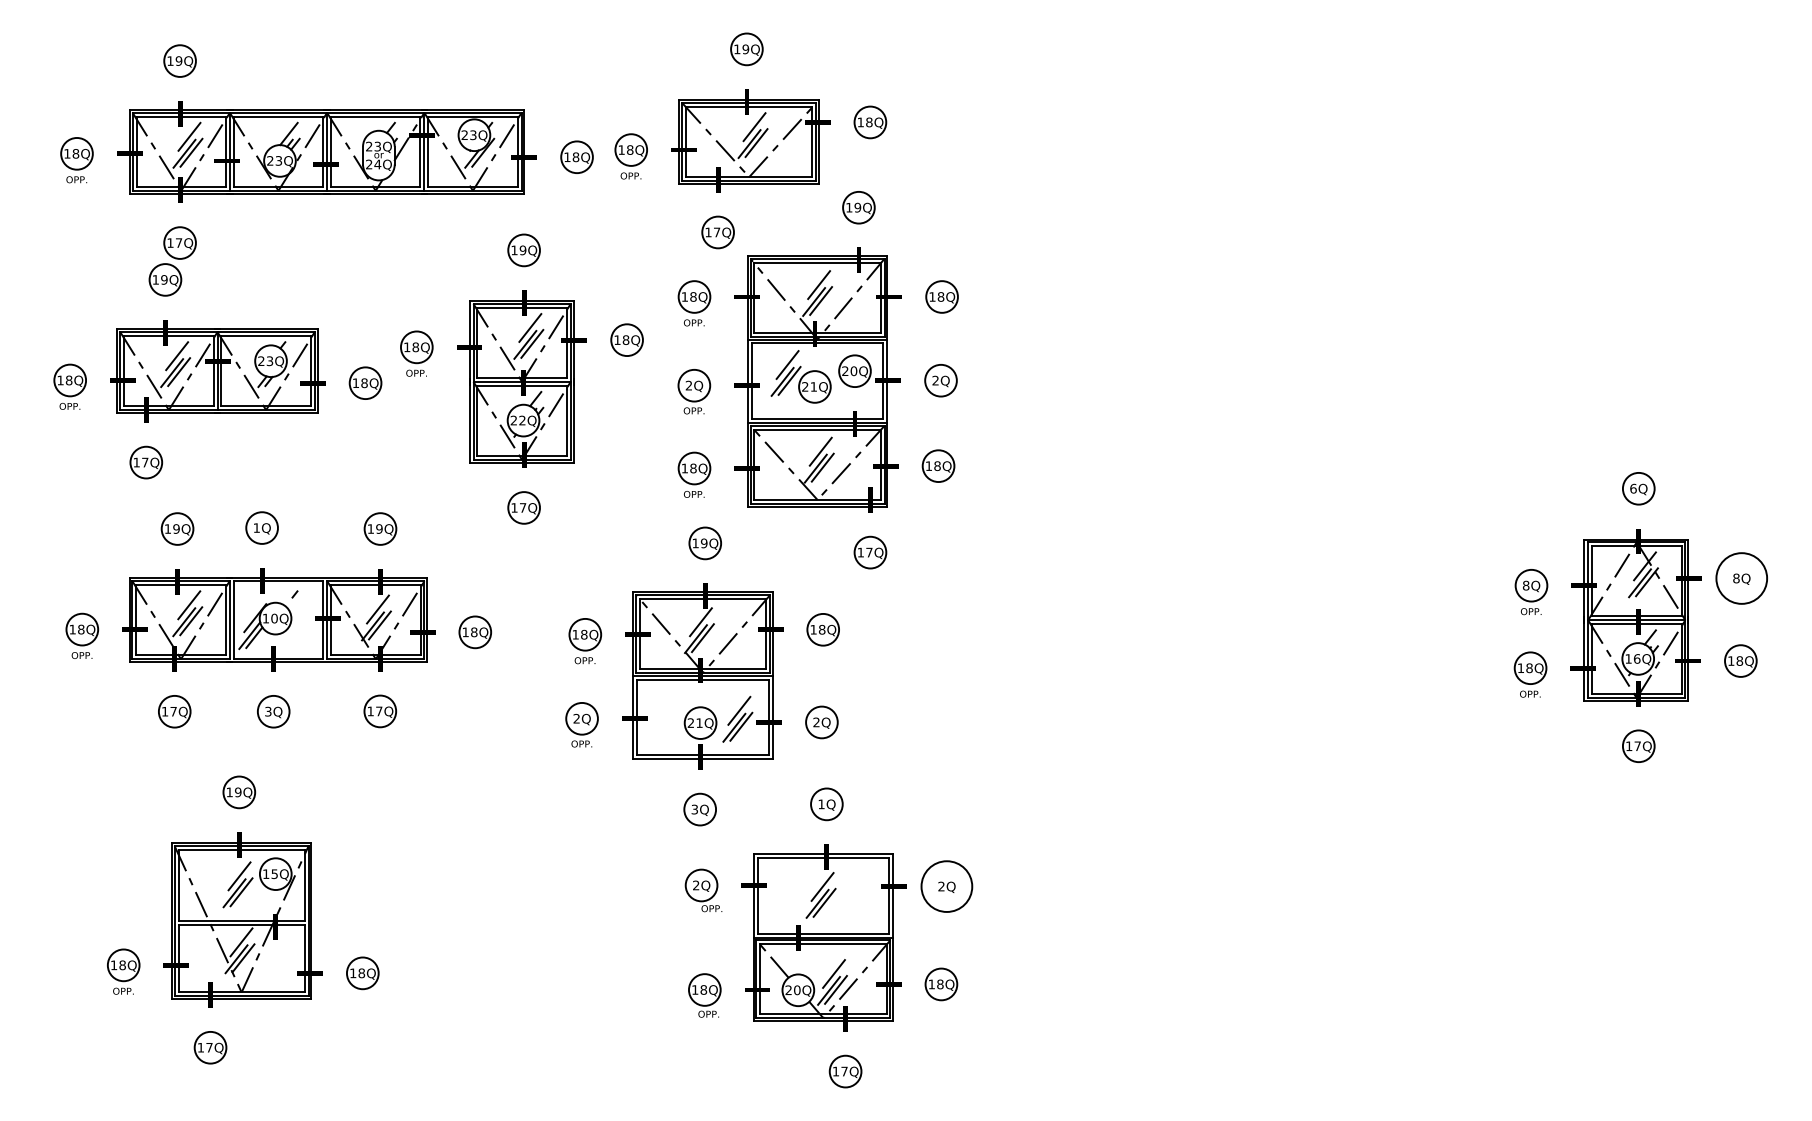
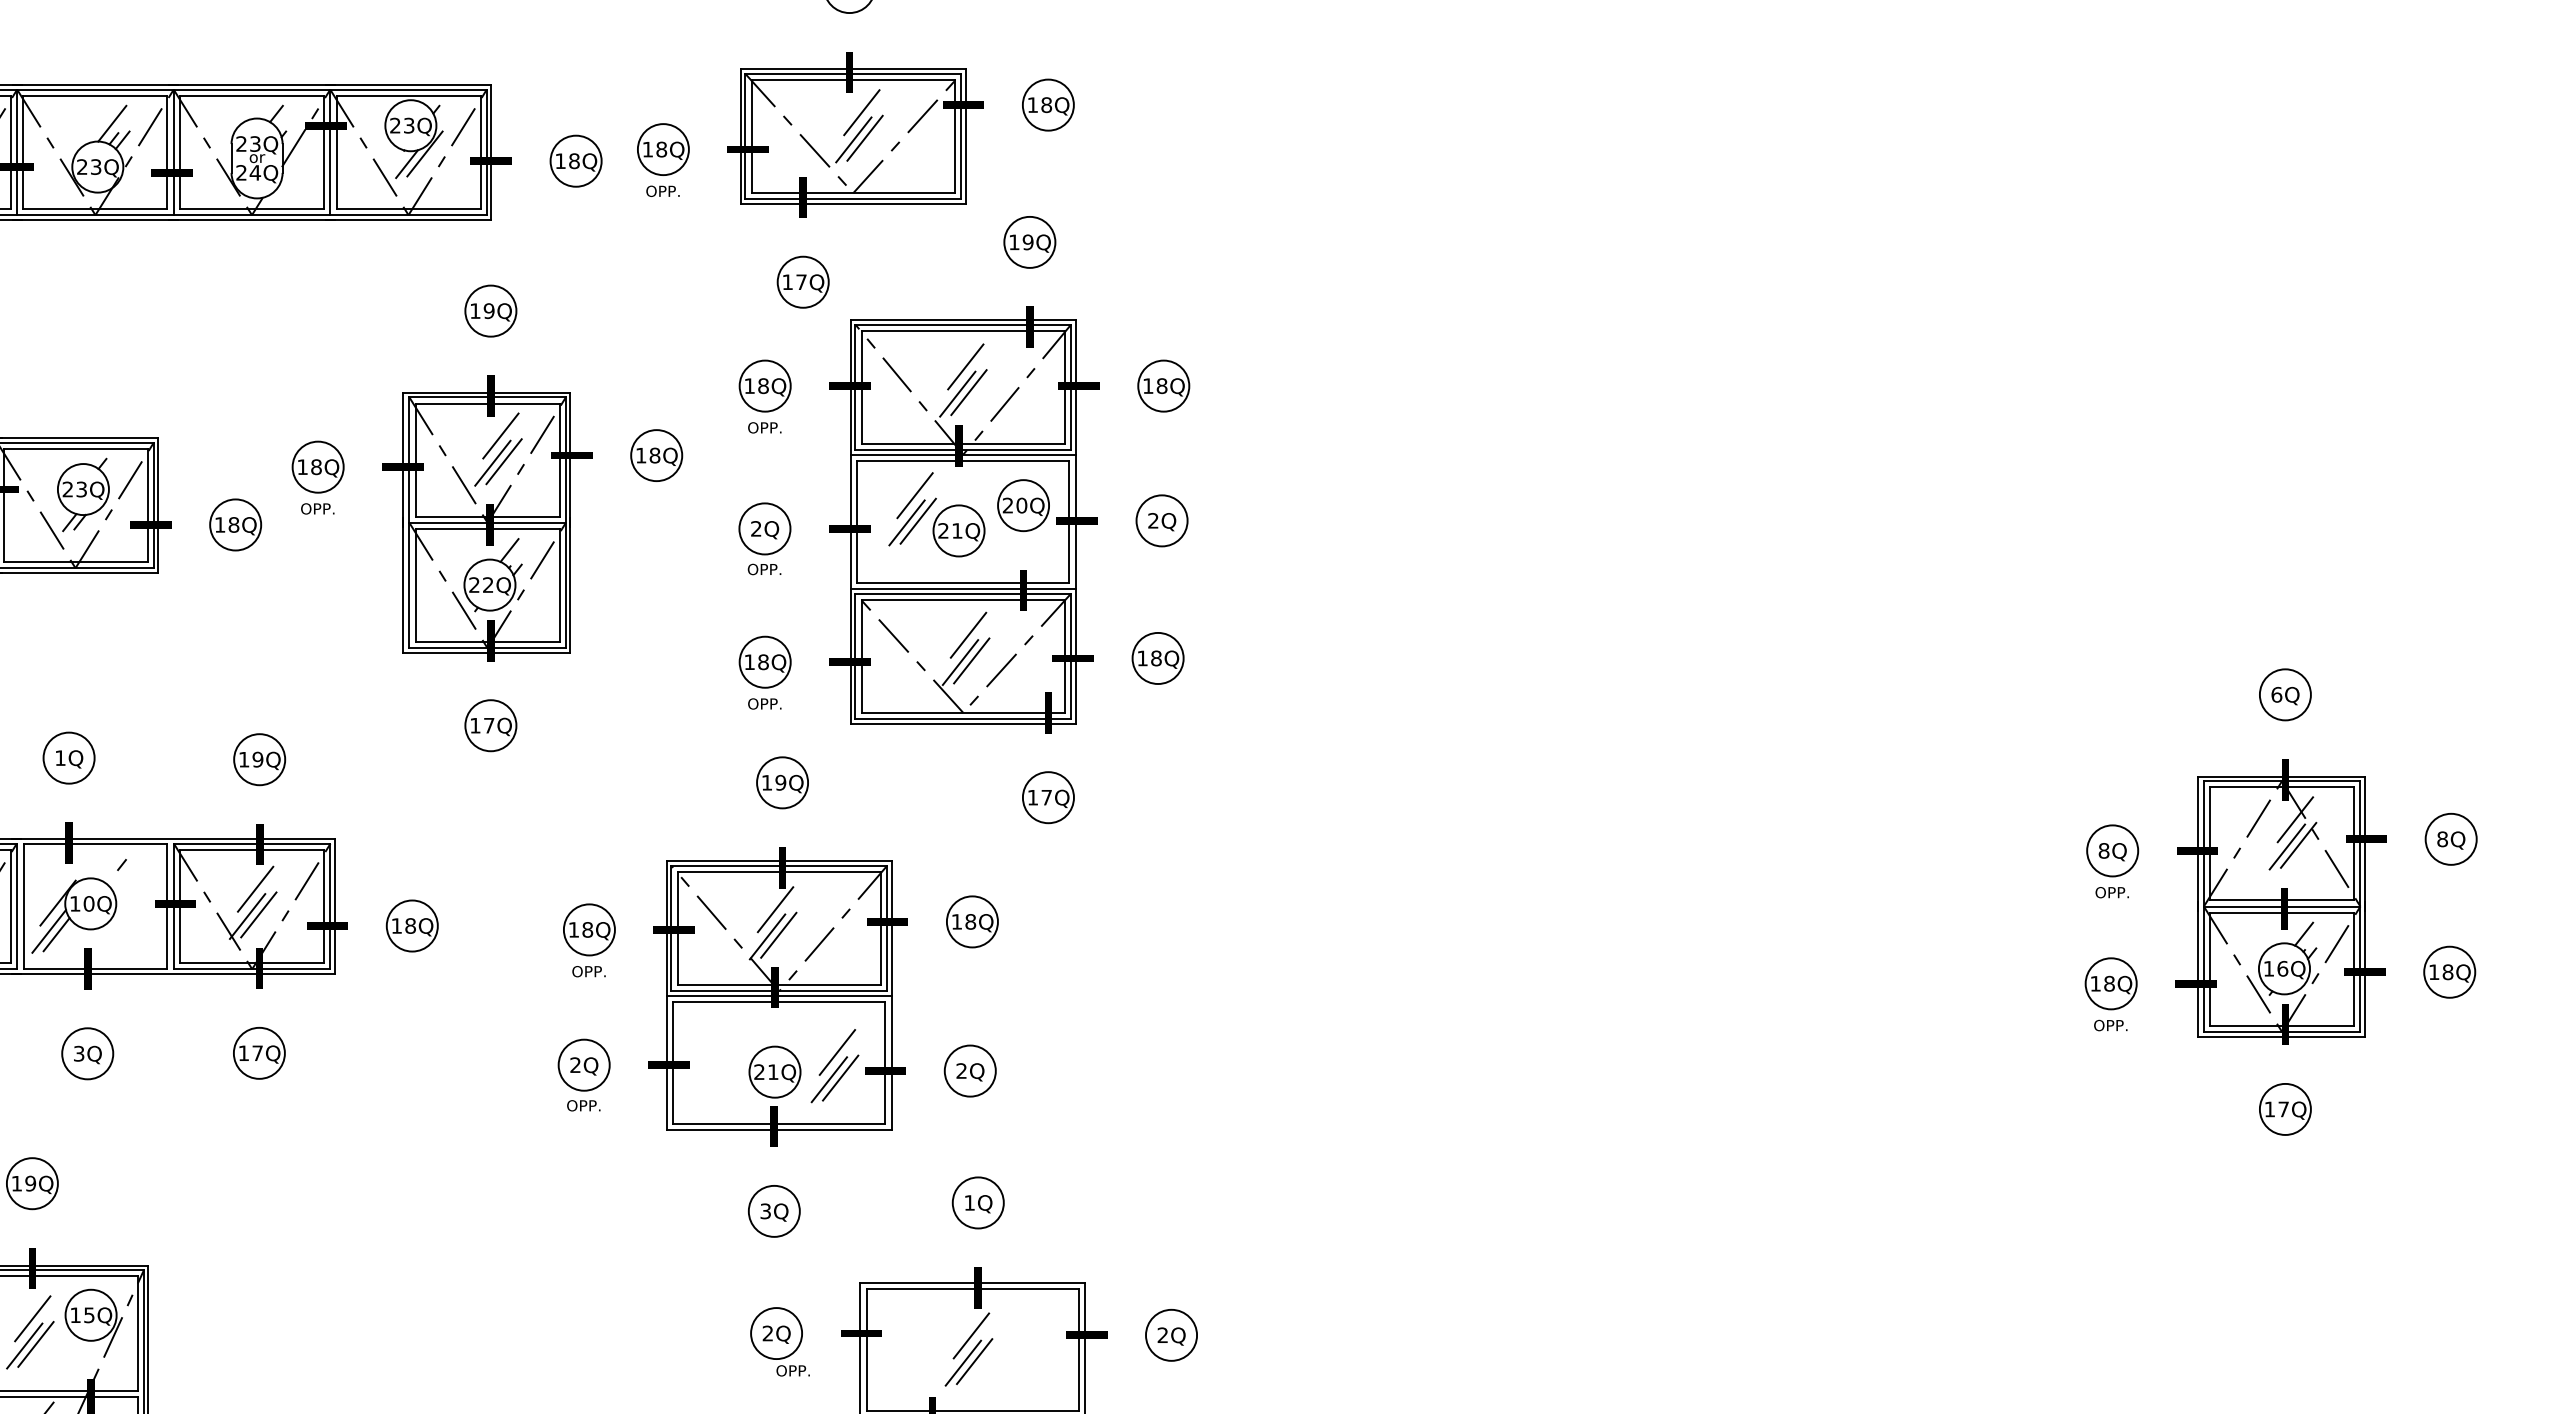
circle: (1741, 578) -> (2450, 839), size x0.62
circle: (946, 886) -> (1170, 1335), size x0.62

